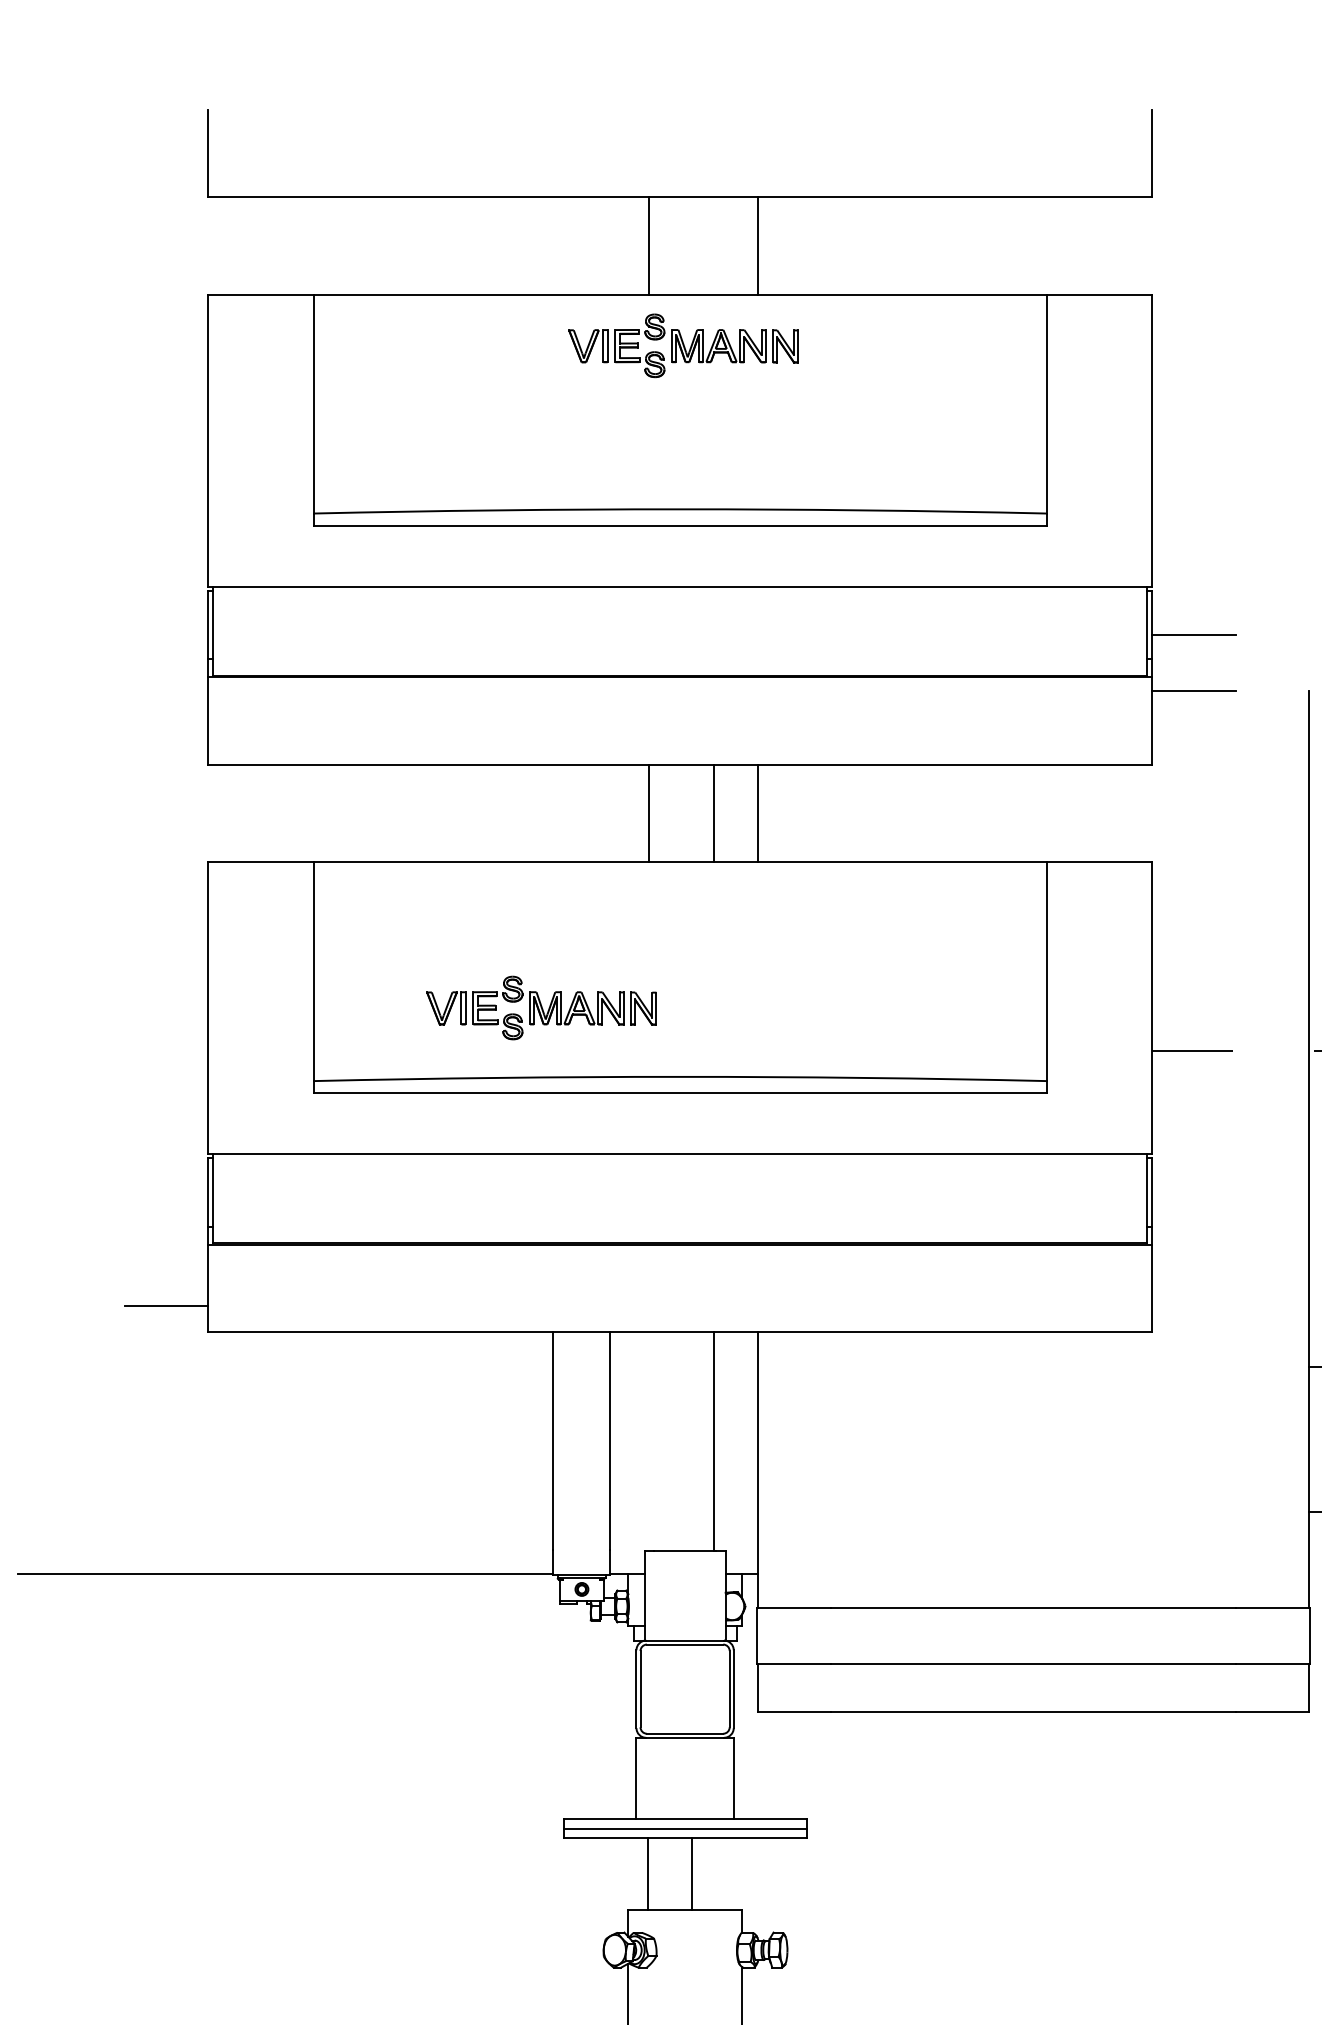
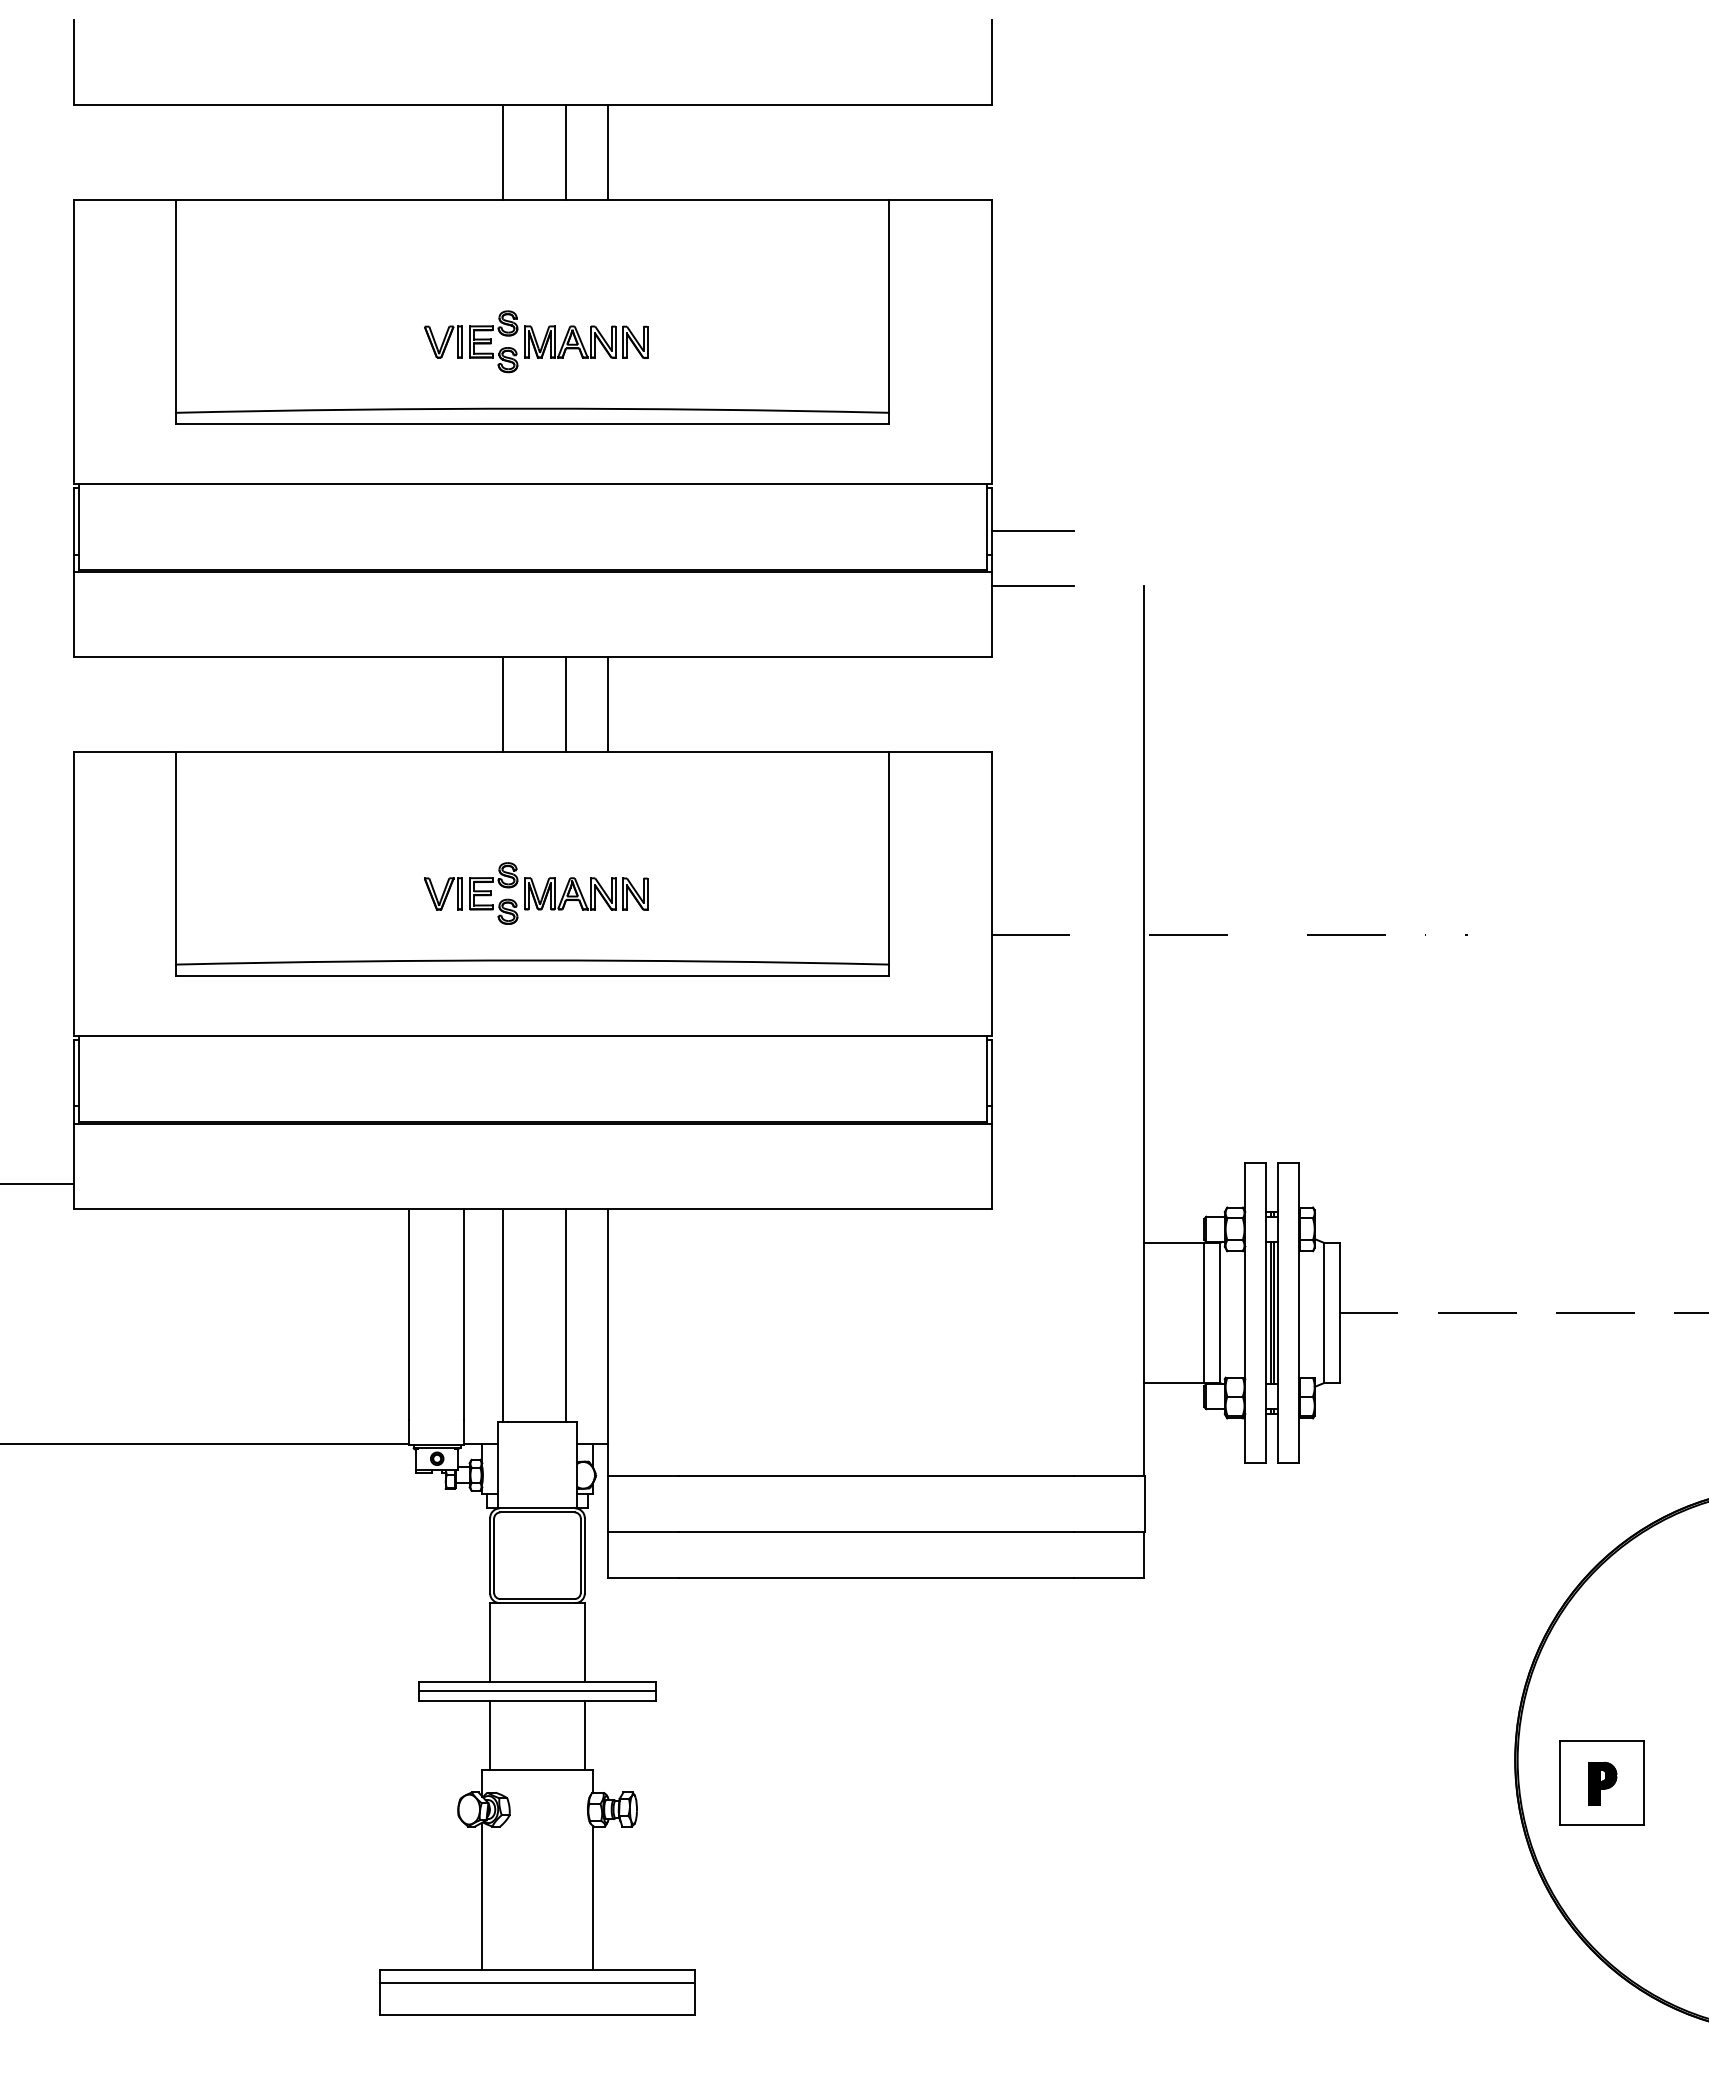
line: (713, 245) -> (565, 152), added
part: (684, 345) -> (536, 341), moved
part: (542, 1007) -> (536, 893), moved
line: (649, 1441) -> (502, 1314), added
line: (648, 1874) -> (585, 1735), moved
line: (691, 1874) -> (489, 1735), moved

